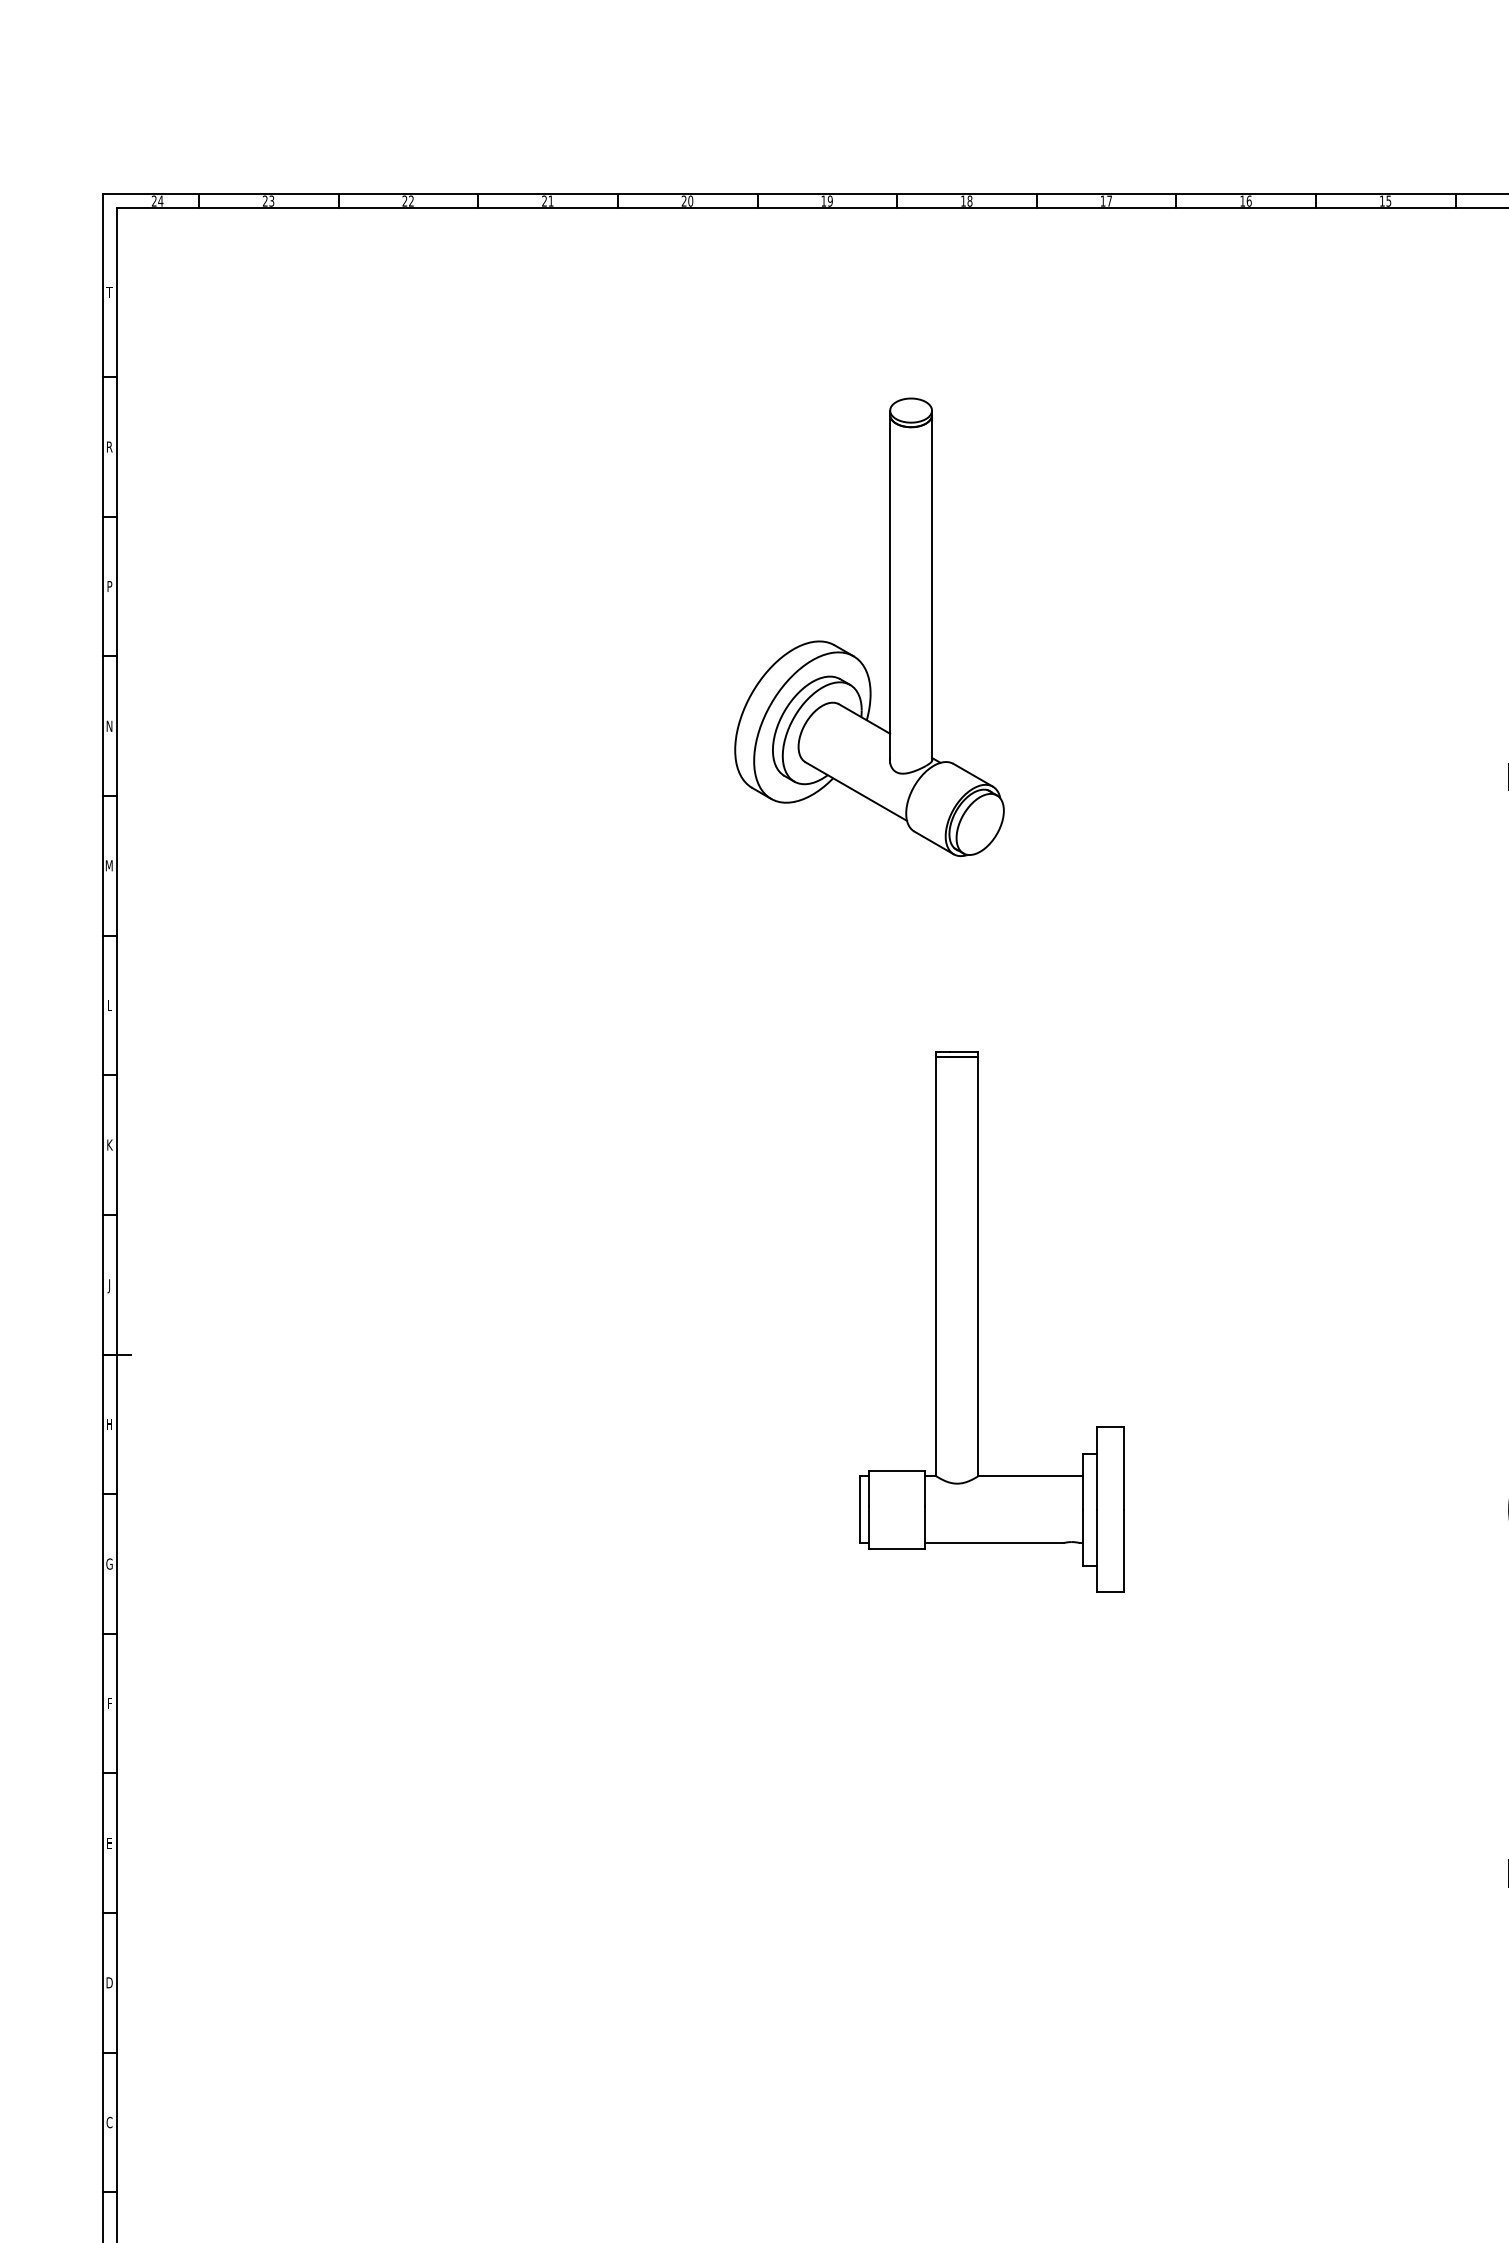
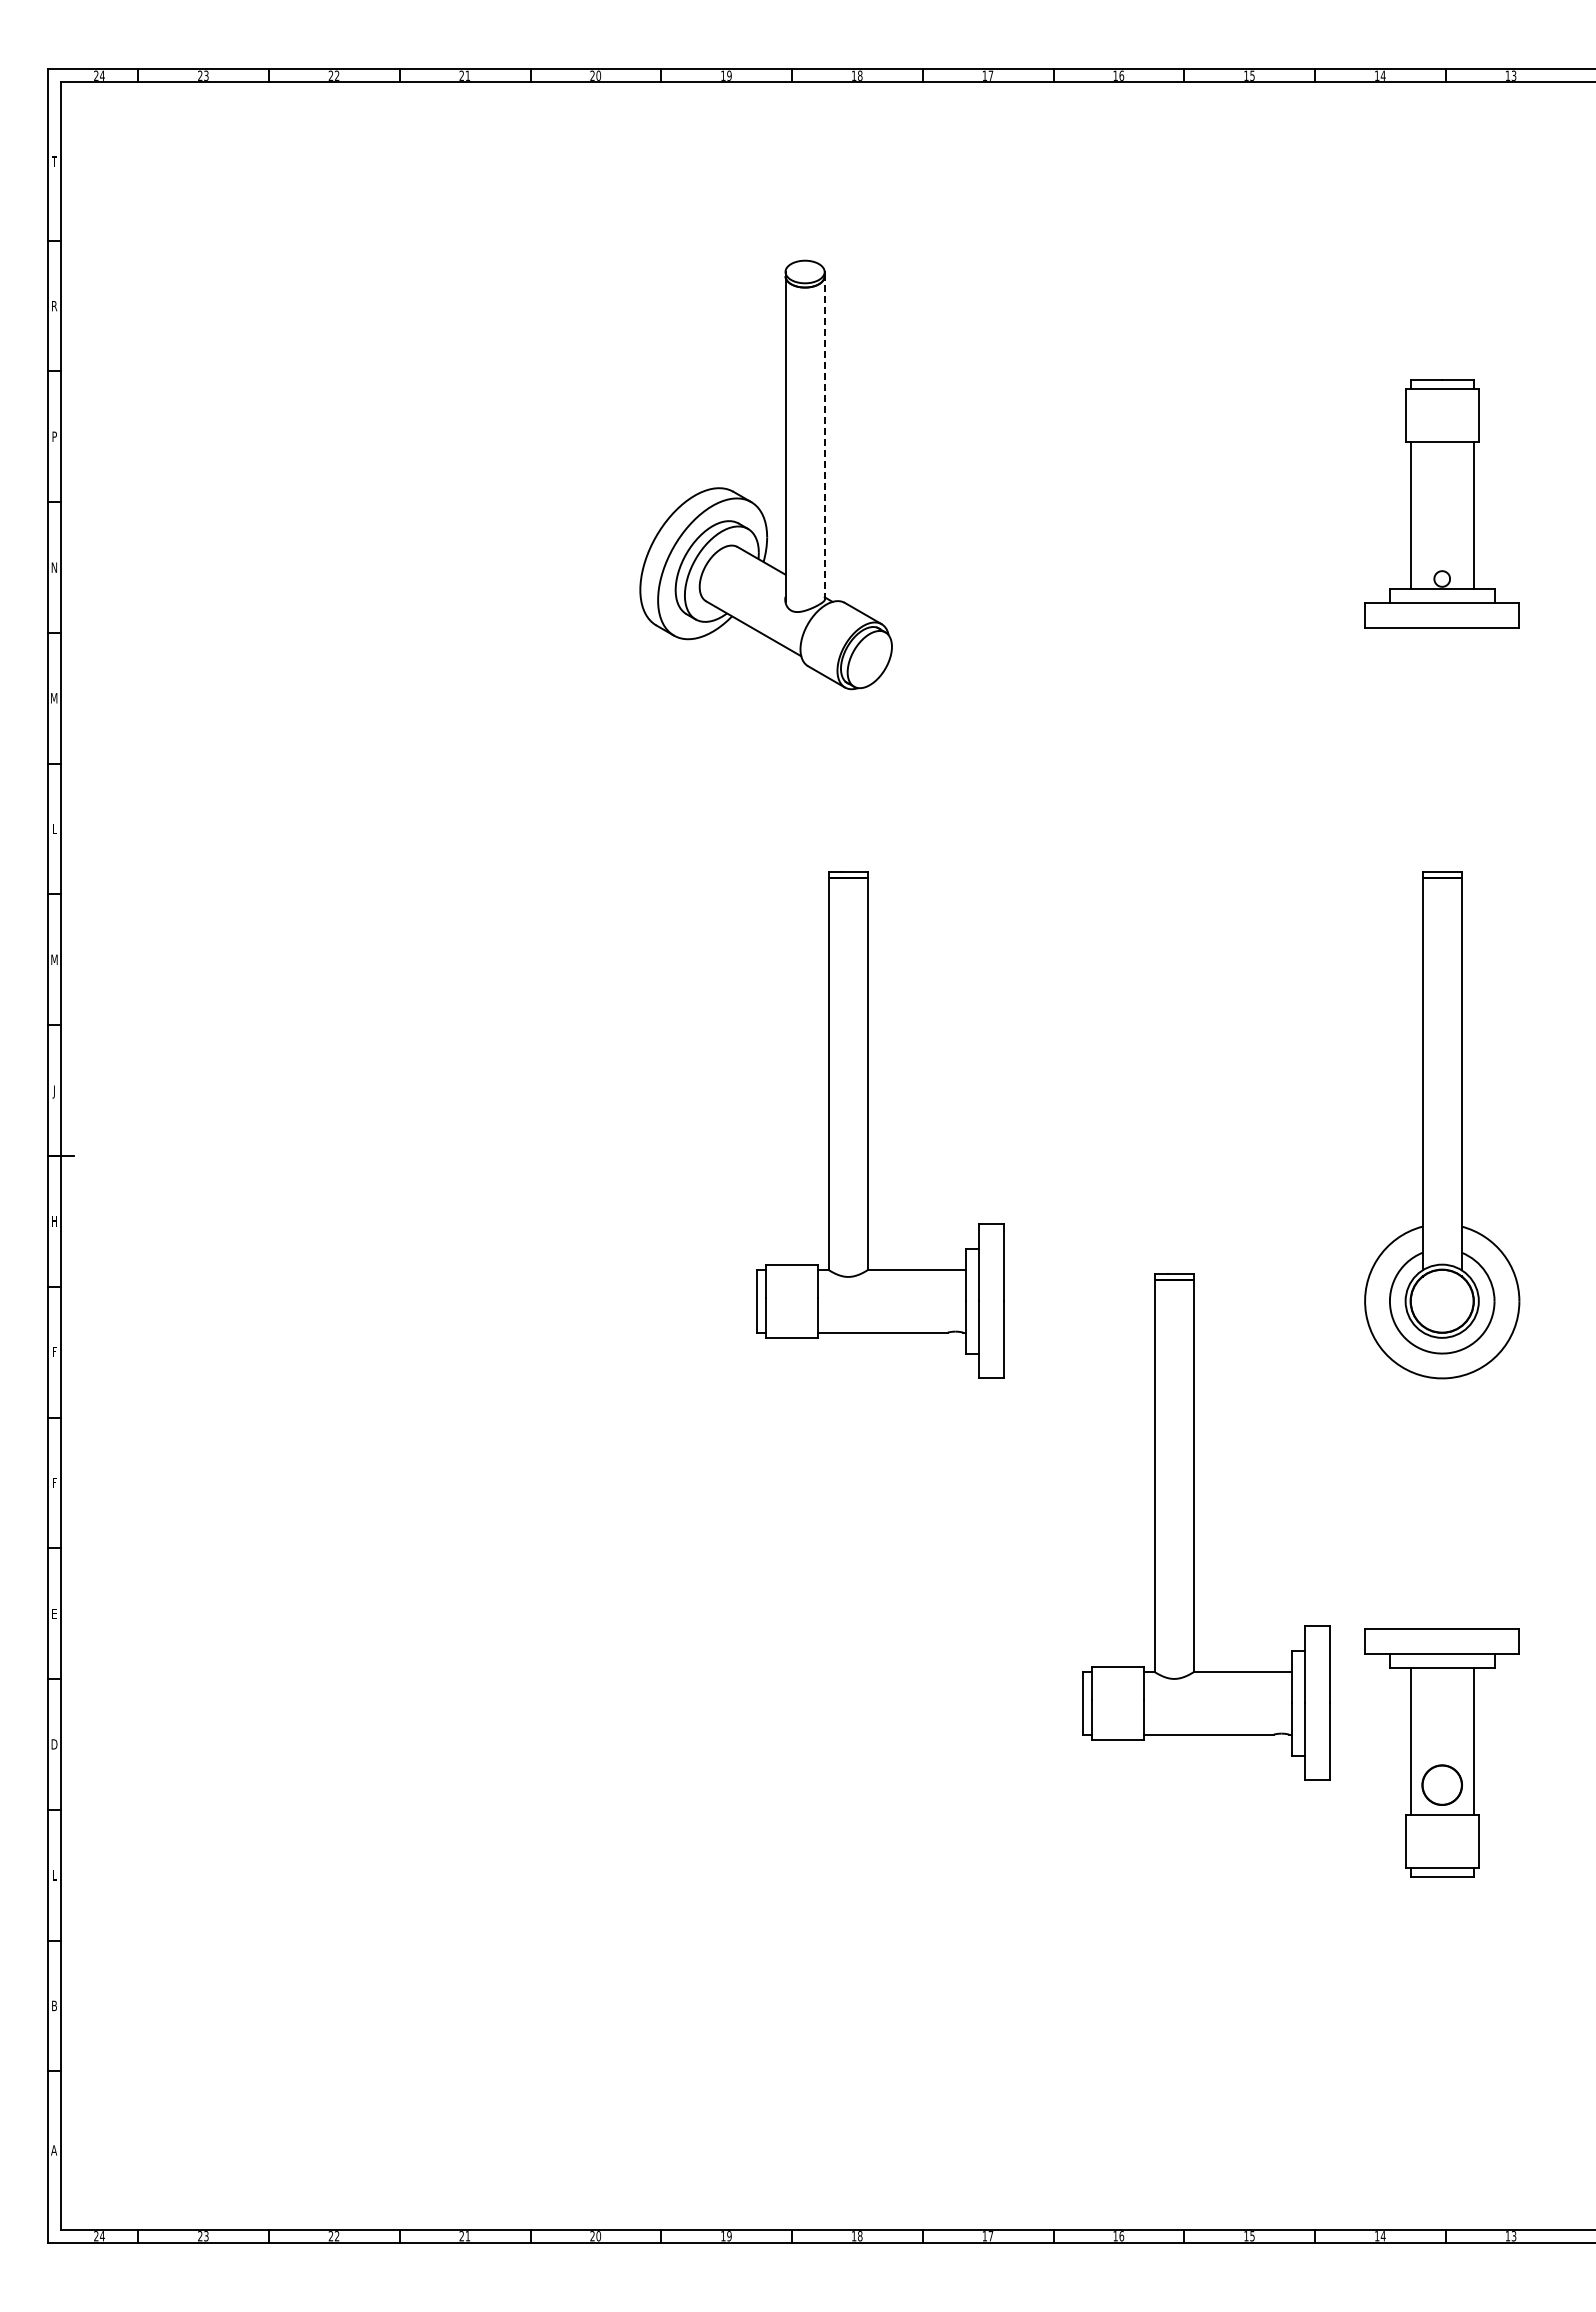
line: (931, 588) -> (824, 438), solid -> dashed
text: (109, 1144) -> (54, 959), K -> M
text: (109, 1564) -> (54, 1352), G -> F
part: (1326, 1750) -> (1194, 1526), added
text: (109, 2122) -> (54, 1875), C -> L

